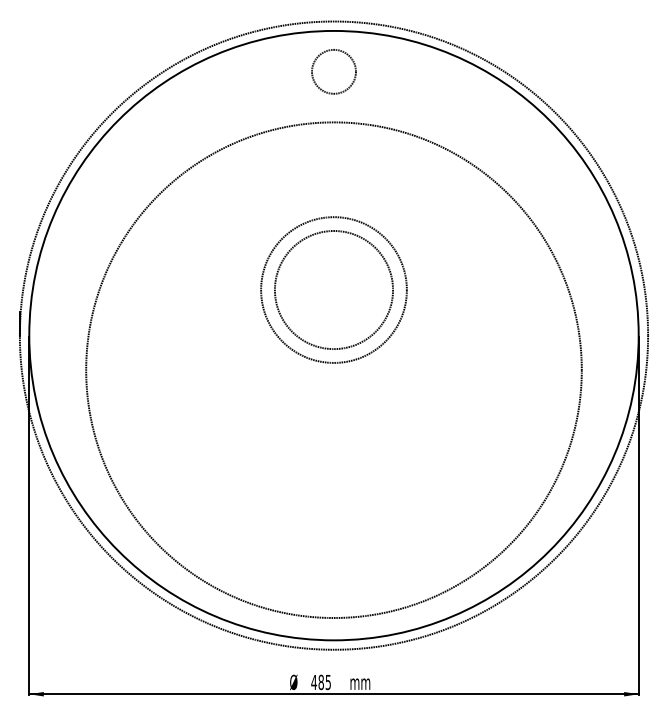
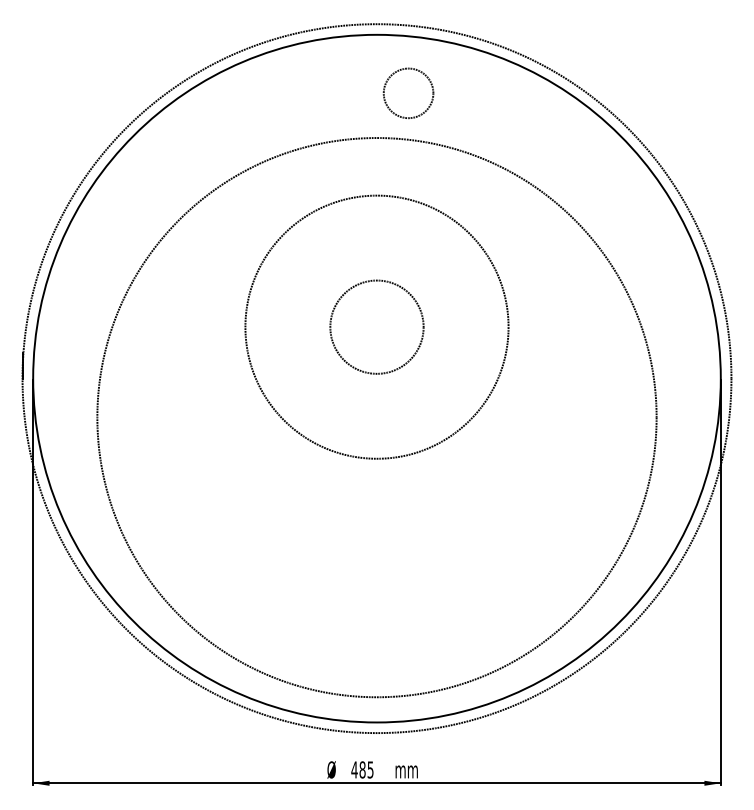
circle: (333, 71) -> (408, 92), moved
circle: (333, 289) -> (376, 326), size x1.6
circle: (333, 290) -> (376, 327), size x0.7

